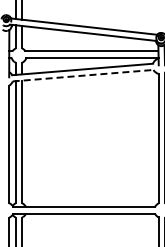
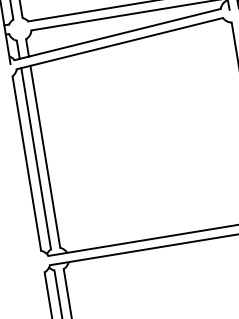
line: (83, 75) -> (120, 43), dashed -> solid

